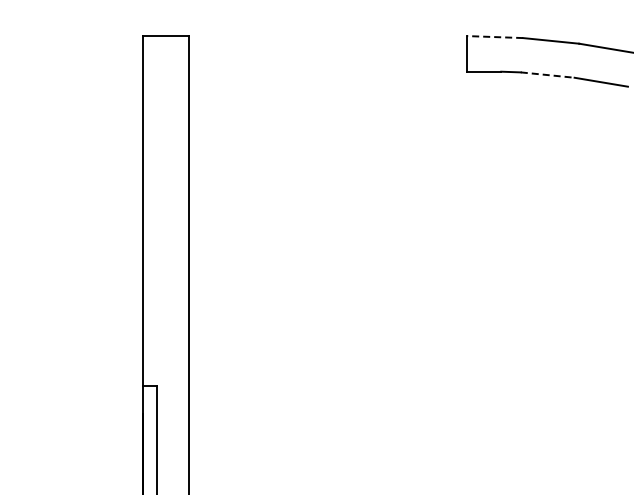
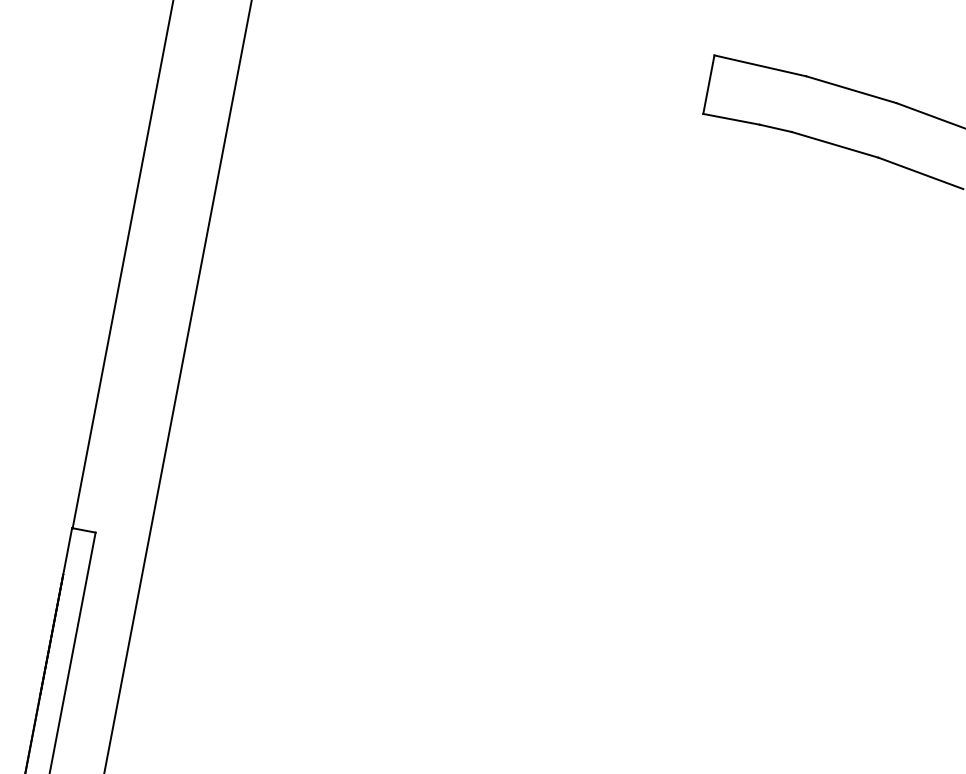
line: (494, 37) -> (759, 66), dashed -> solid
line: (548, 75) -> (836, 145), dashed -> solid

